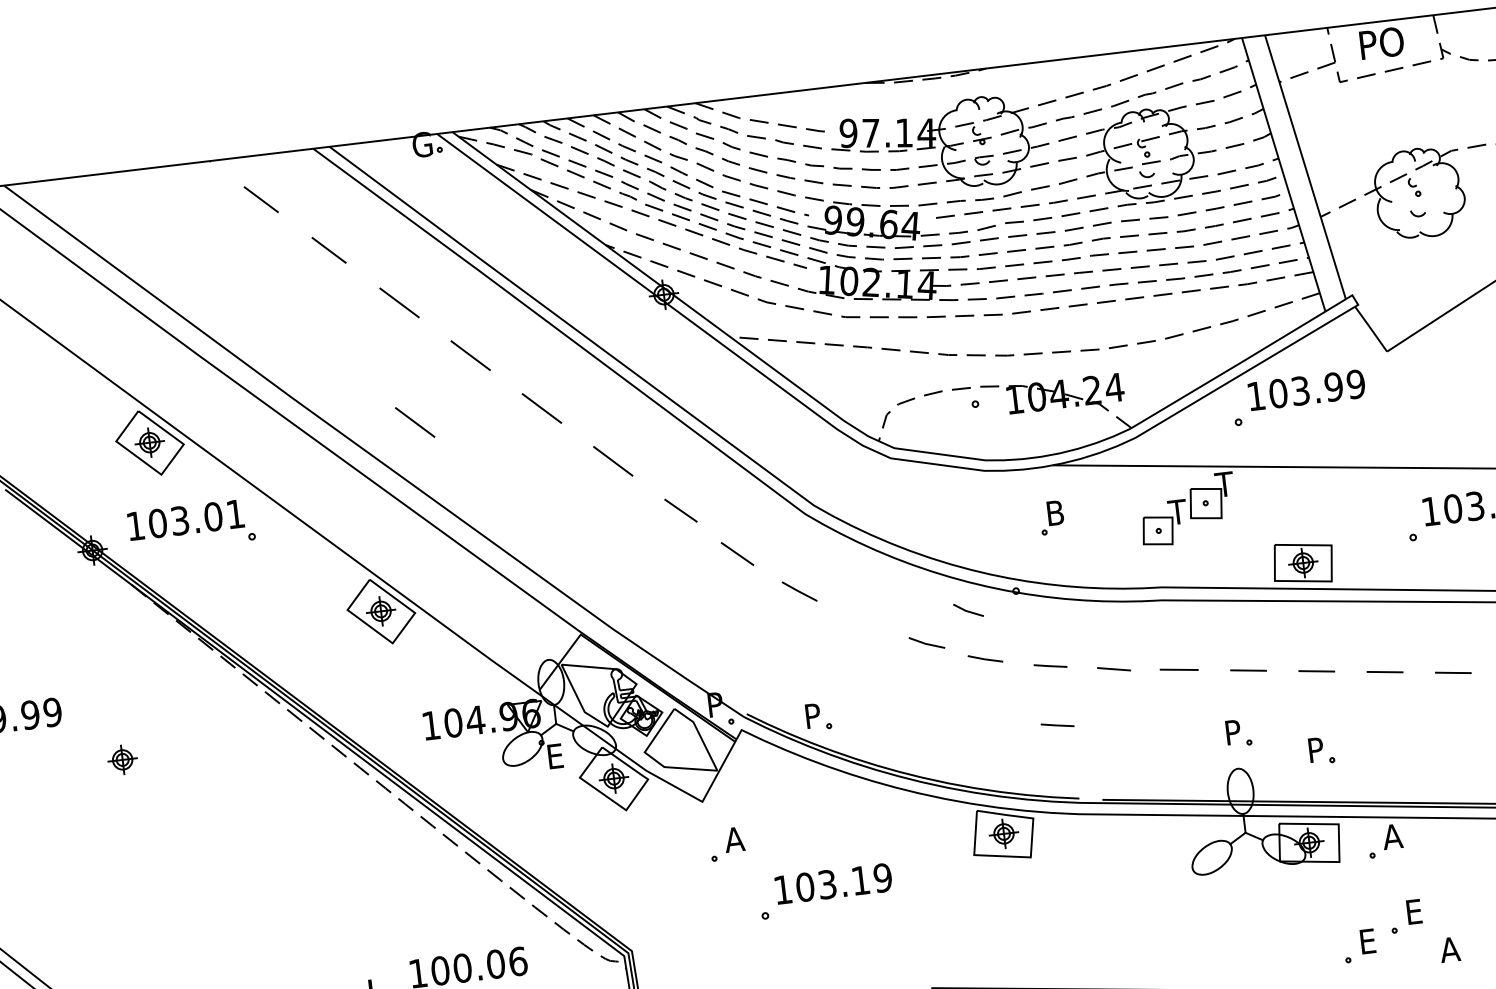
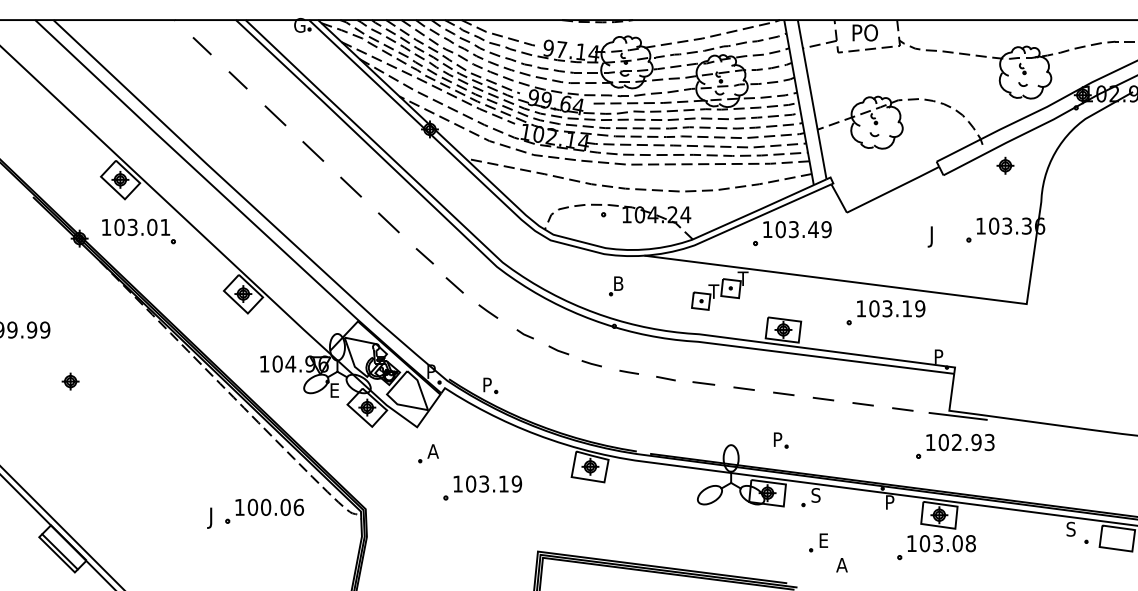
text: (1333, 386) -> (813, 229), 103.99 -> 103.49
line: (415, 422) -> (276, 186), removed
part: (1052, 518) -> (616, 286), moved
line: (967, 610) -> (524, 334), moved
line: (1056, 725) -> (628, 407), removed
part: (1239, 733) -> (734, 424), removed
part: (122, 759) -> (70, 381), moved
text: (1392, 836) -> (816, 495), A -> S
part: (1359, 945) -> (789, 556), removed

